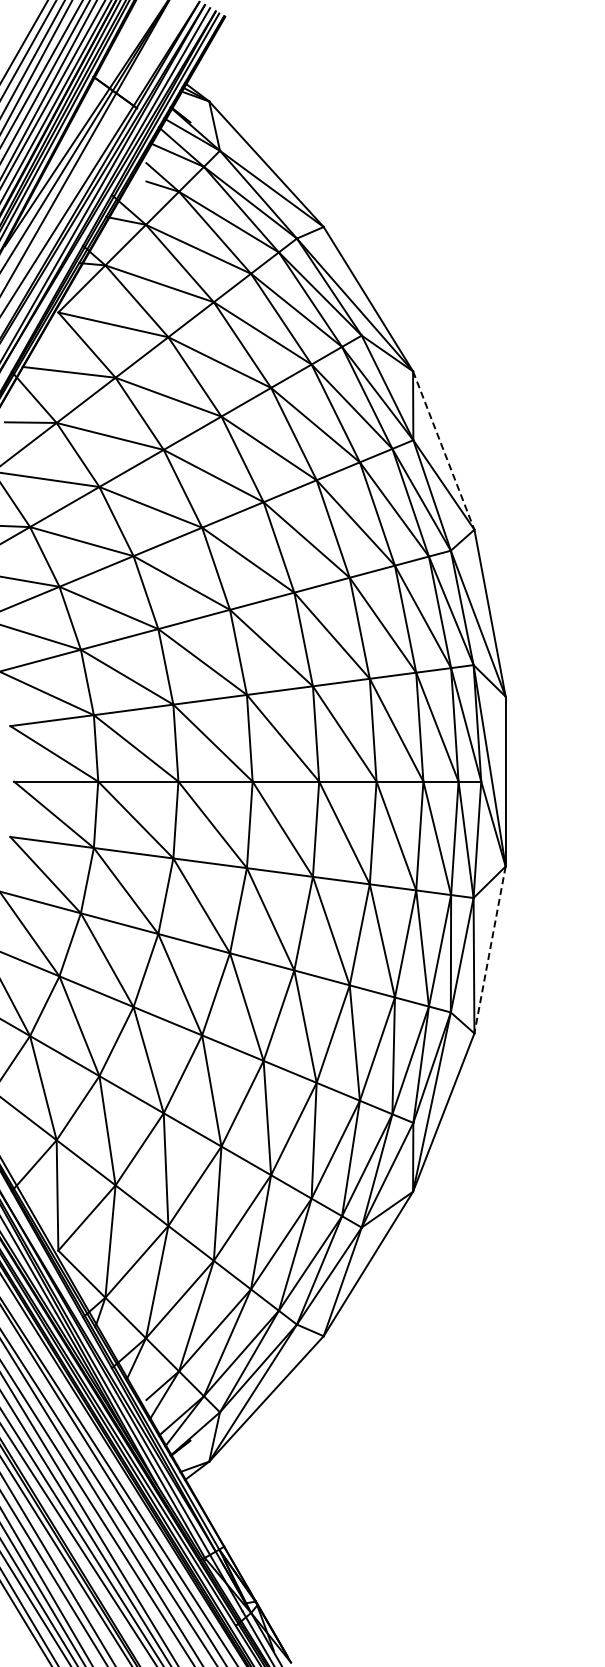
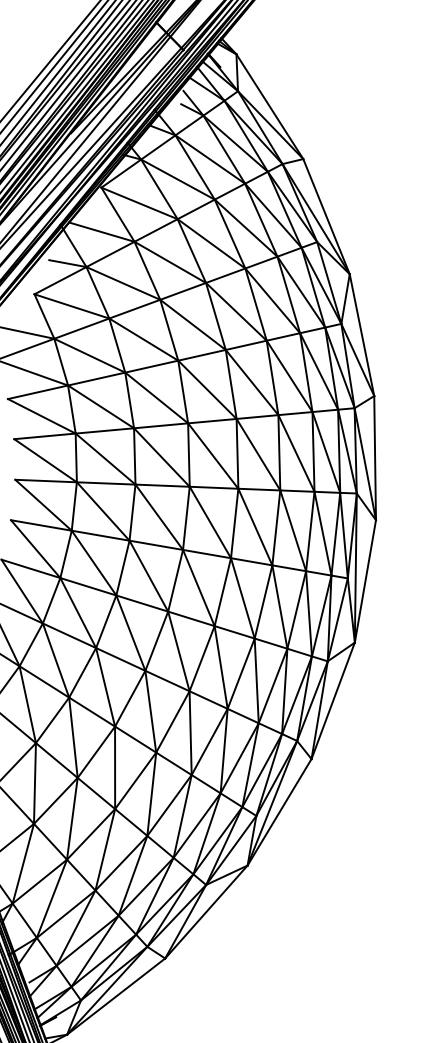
line: (443, 450) -> (361, 335), dashed -> solid
line: (490, 949) -> (333, 700), dashed -> solid

